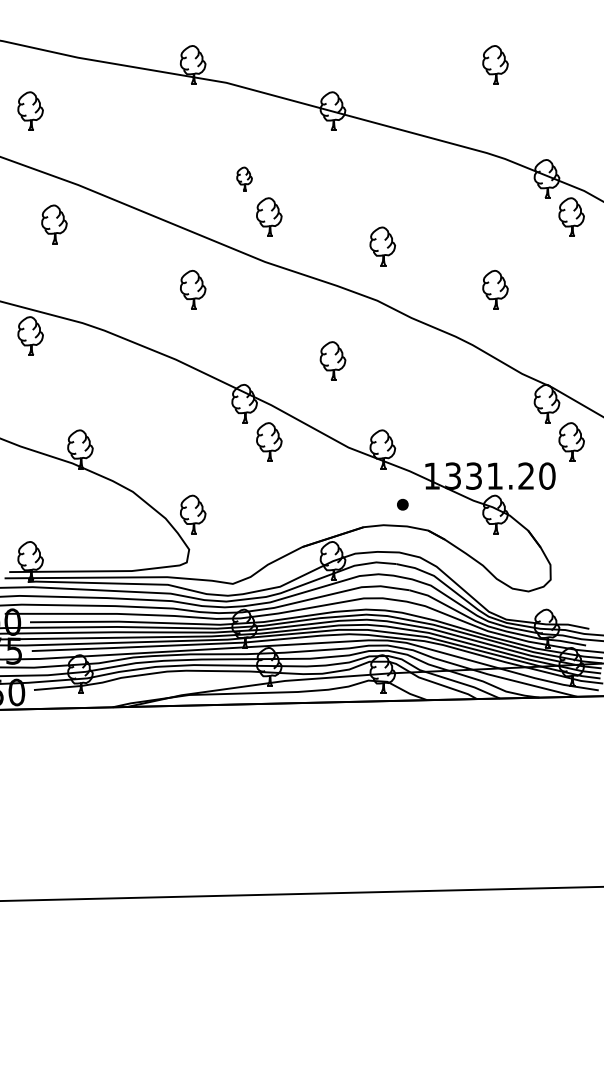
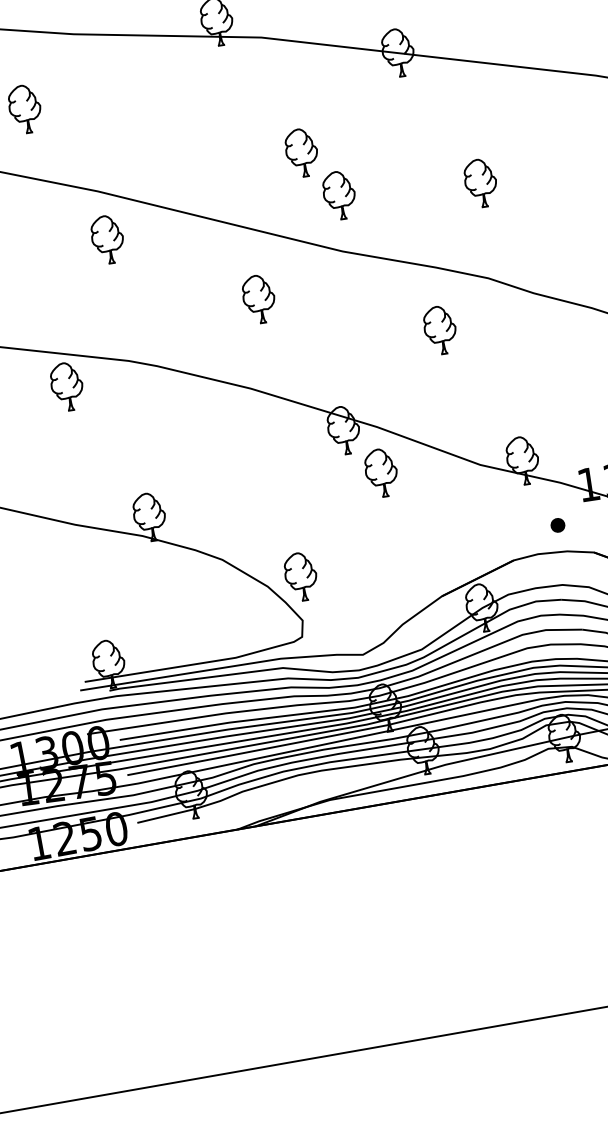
part: (244, 178) -> (301, 152), size x1.67
part: (54, 224) -> (107, 239), moved
part: (382, 246) -> (480, 183), moved
part: (332, 360) -> (439, 329), moved

